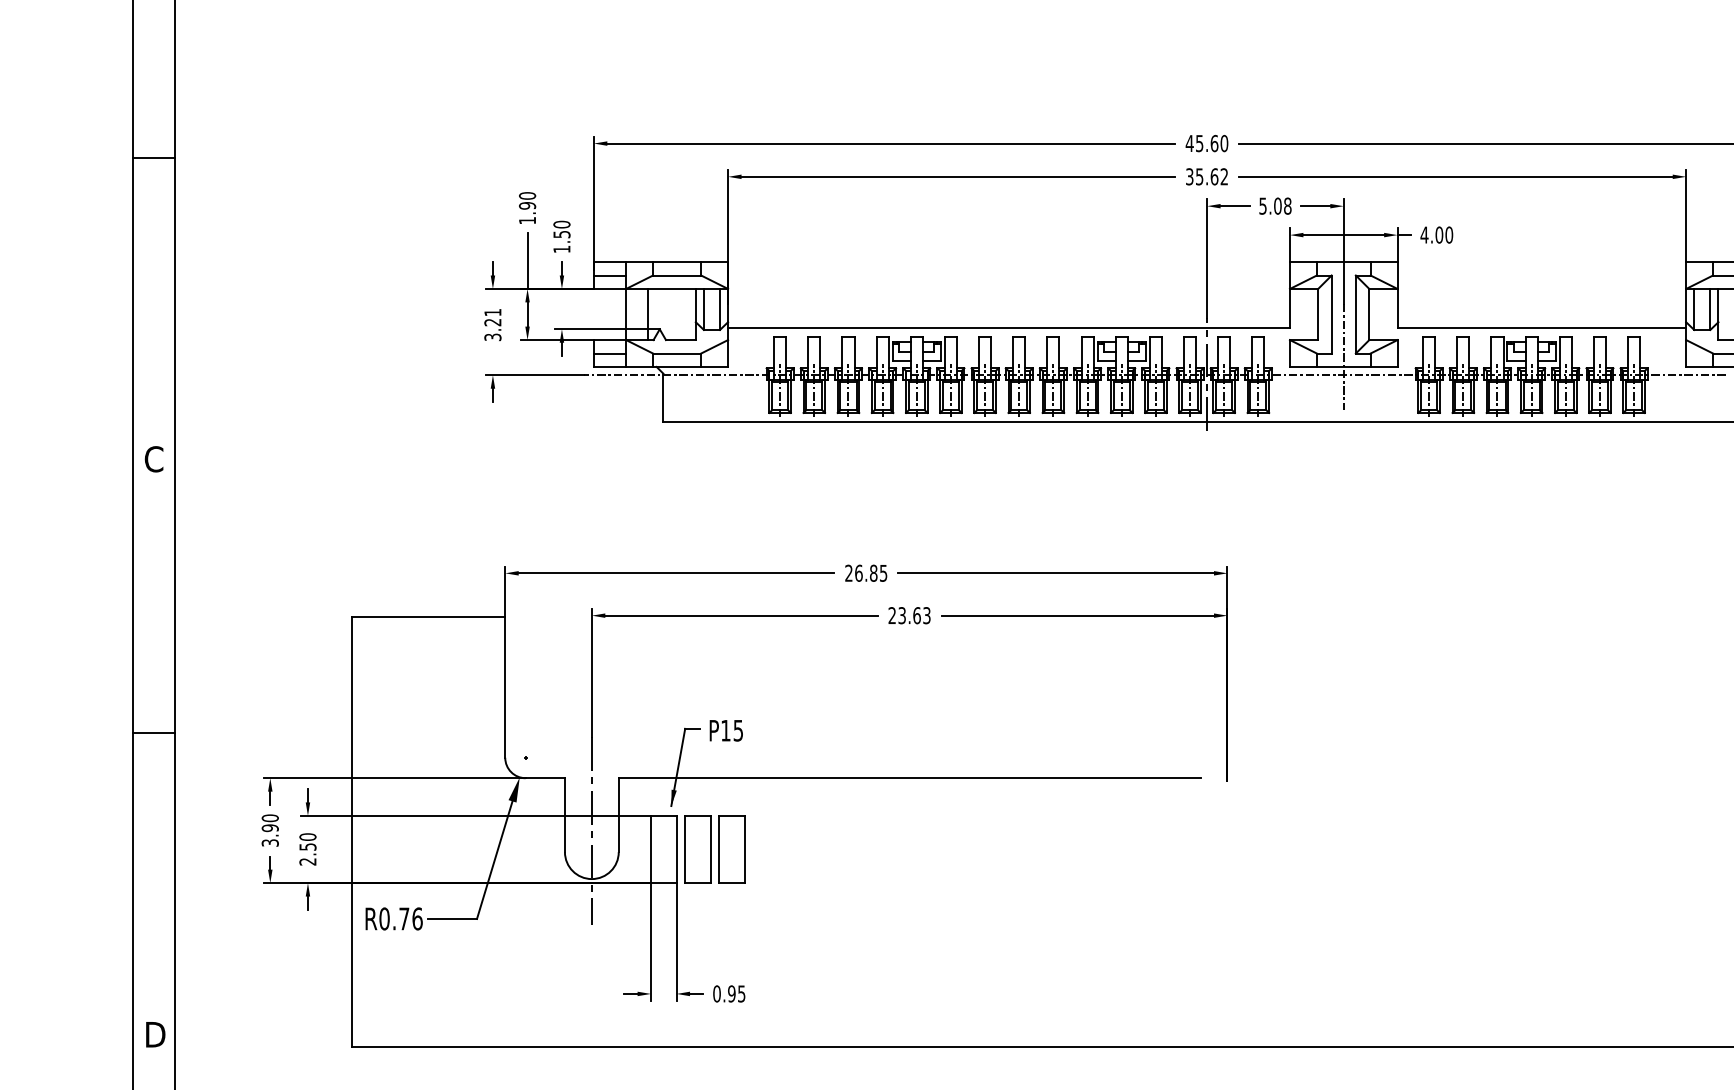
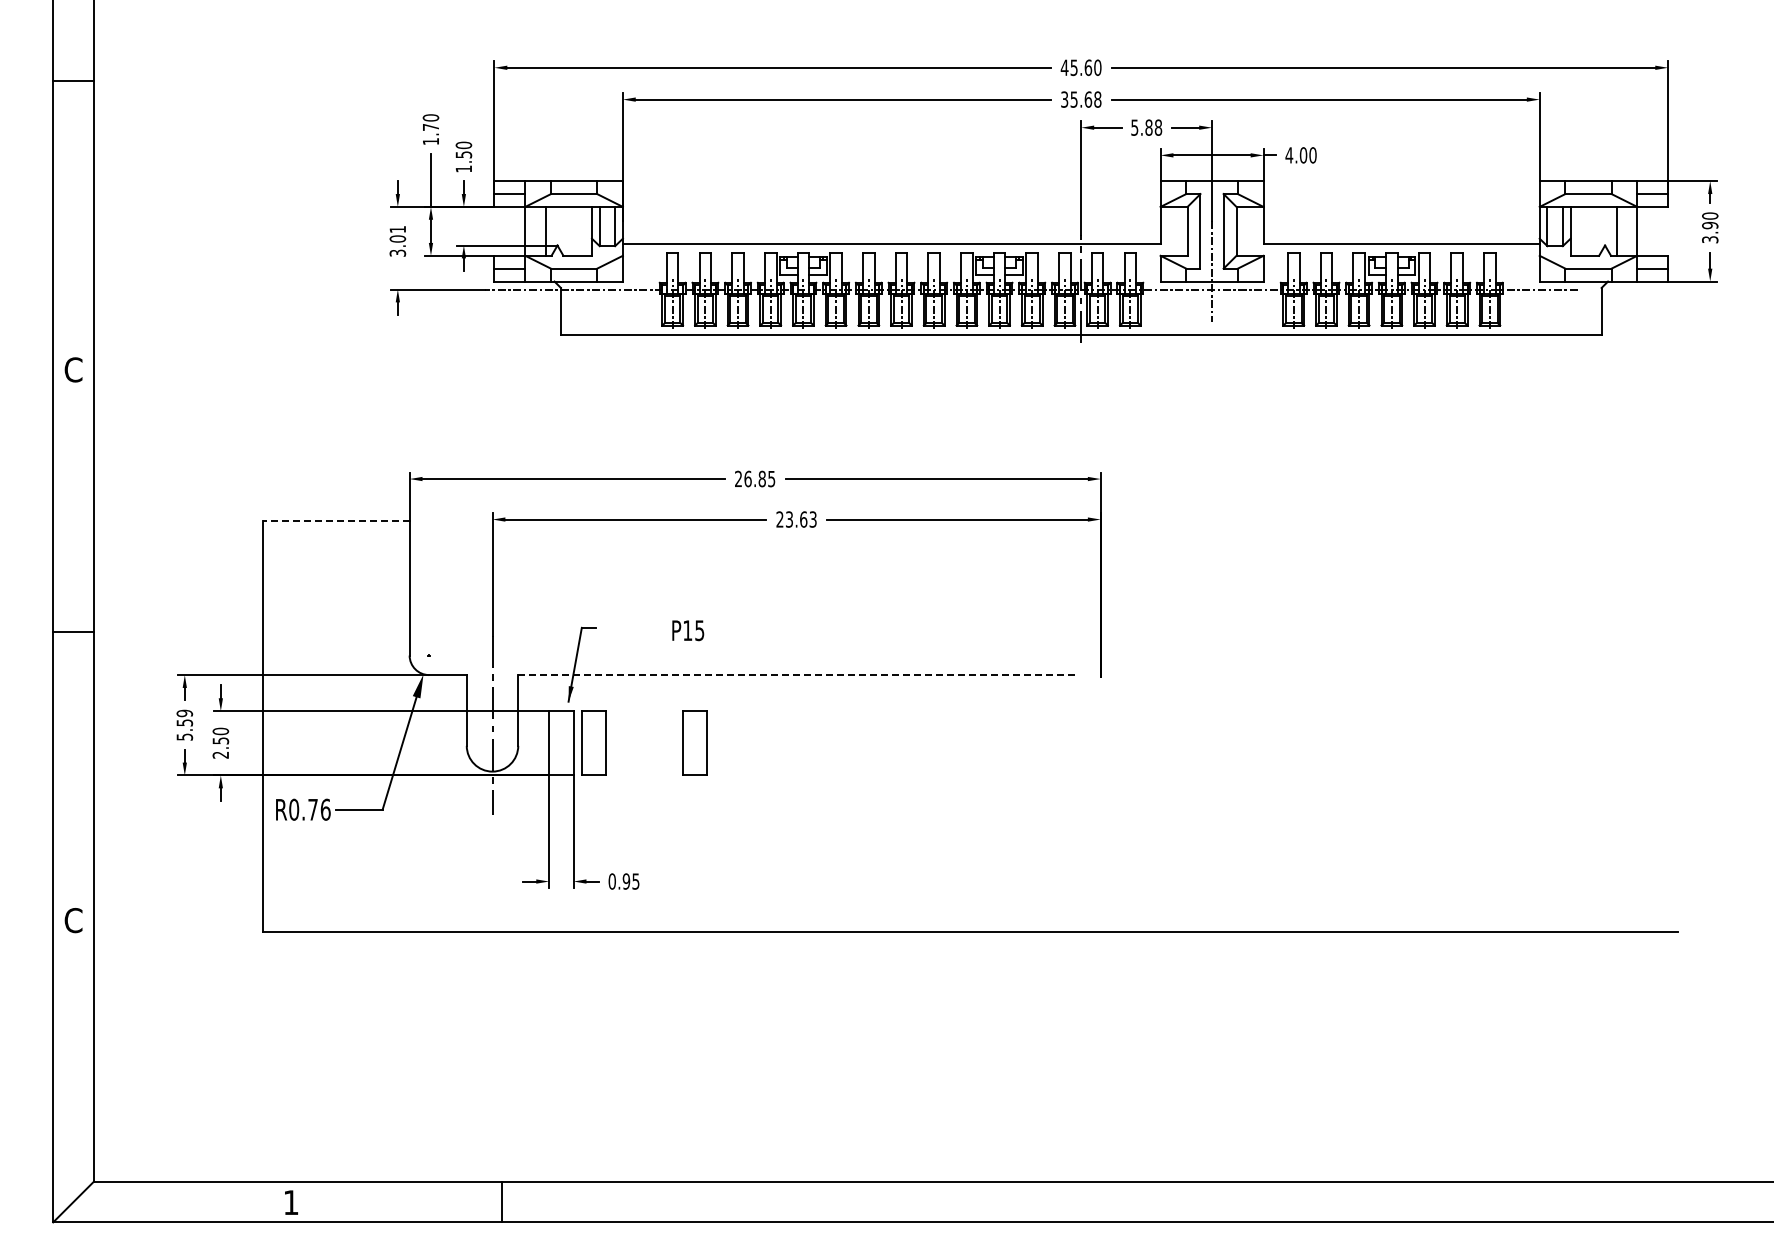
text: (1224, 176) -> (1097, 99), 35.62 -> 35.68
text: (527, 205) -> (430, 127), 1.90 -> 1.70
text: (1277, 205) -> (1148, 127), 5.08 -> 5.88
text: (492, 321) -> (397, 238), 3.21 -> 3.01
line: (428, 616) -> (336, 520), solid -> dashed
text: (726, 730) -> (688, 630), moved
line: (910, 778) -> (797, 675), solid -> dashed
text: (269, 829) -> (184, 724), 3.90 -> 5.59
part: (731, 848) -> (694, 742), moved
text: (155, 1034) -> (74, 920), D -> C

